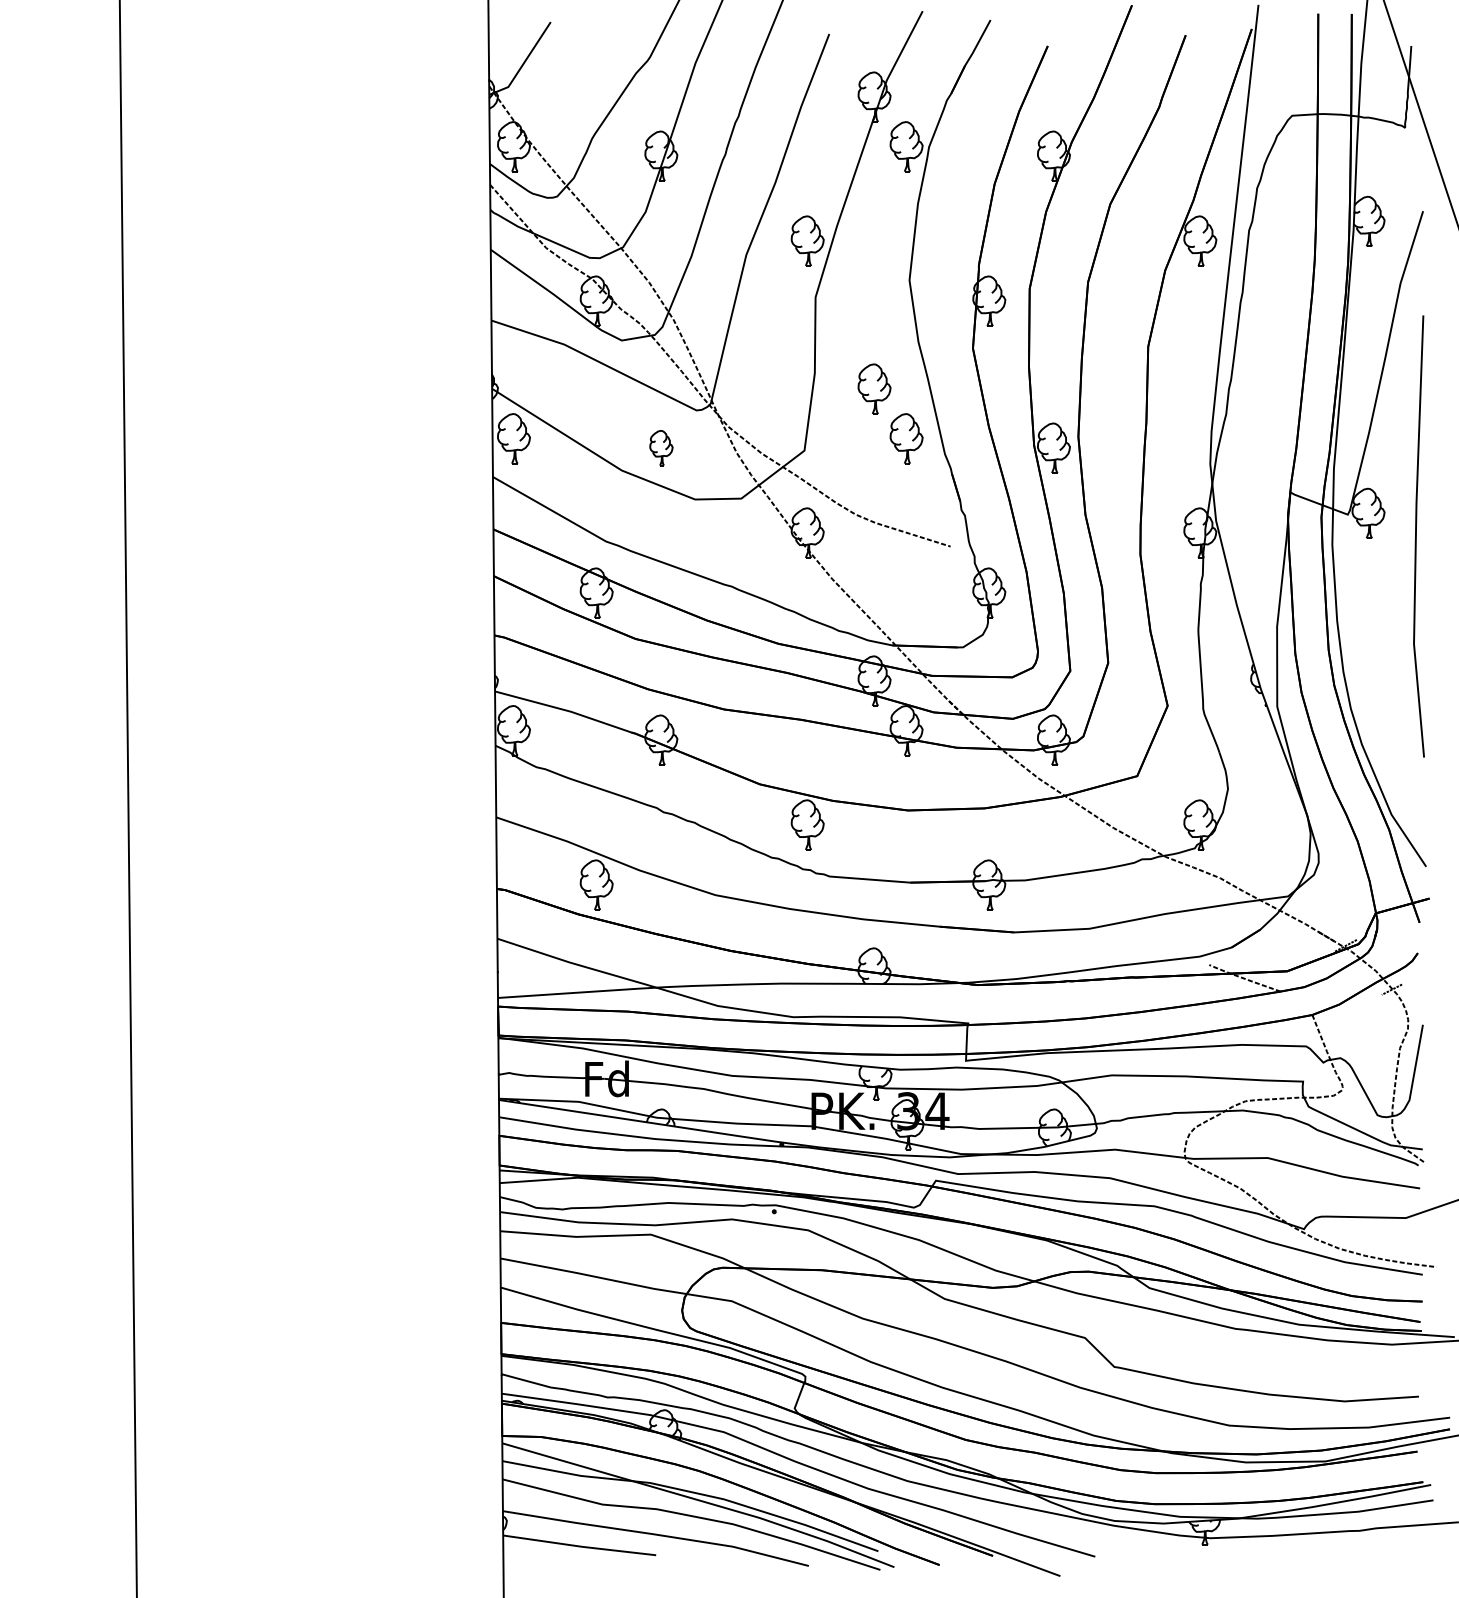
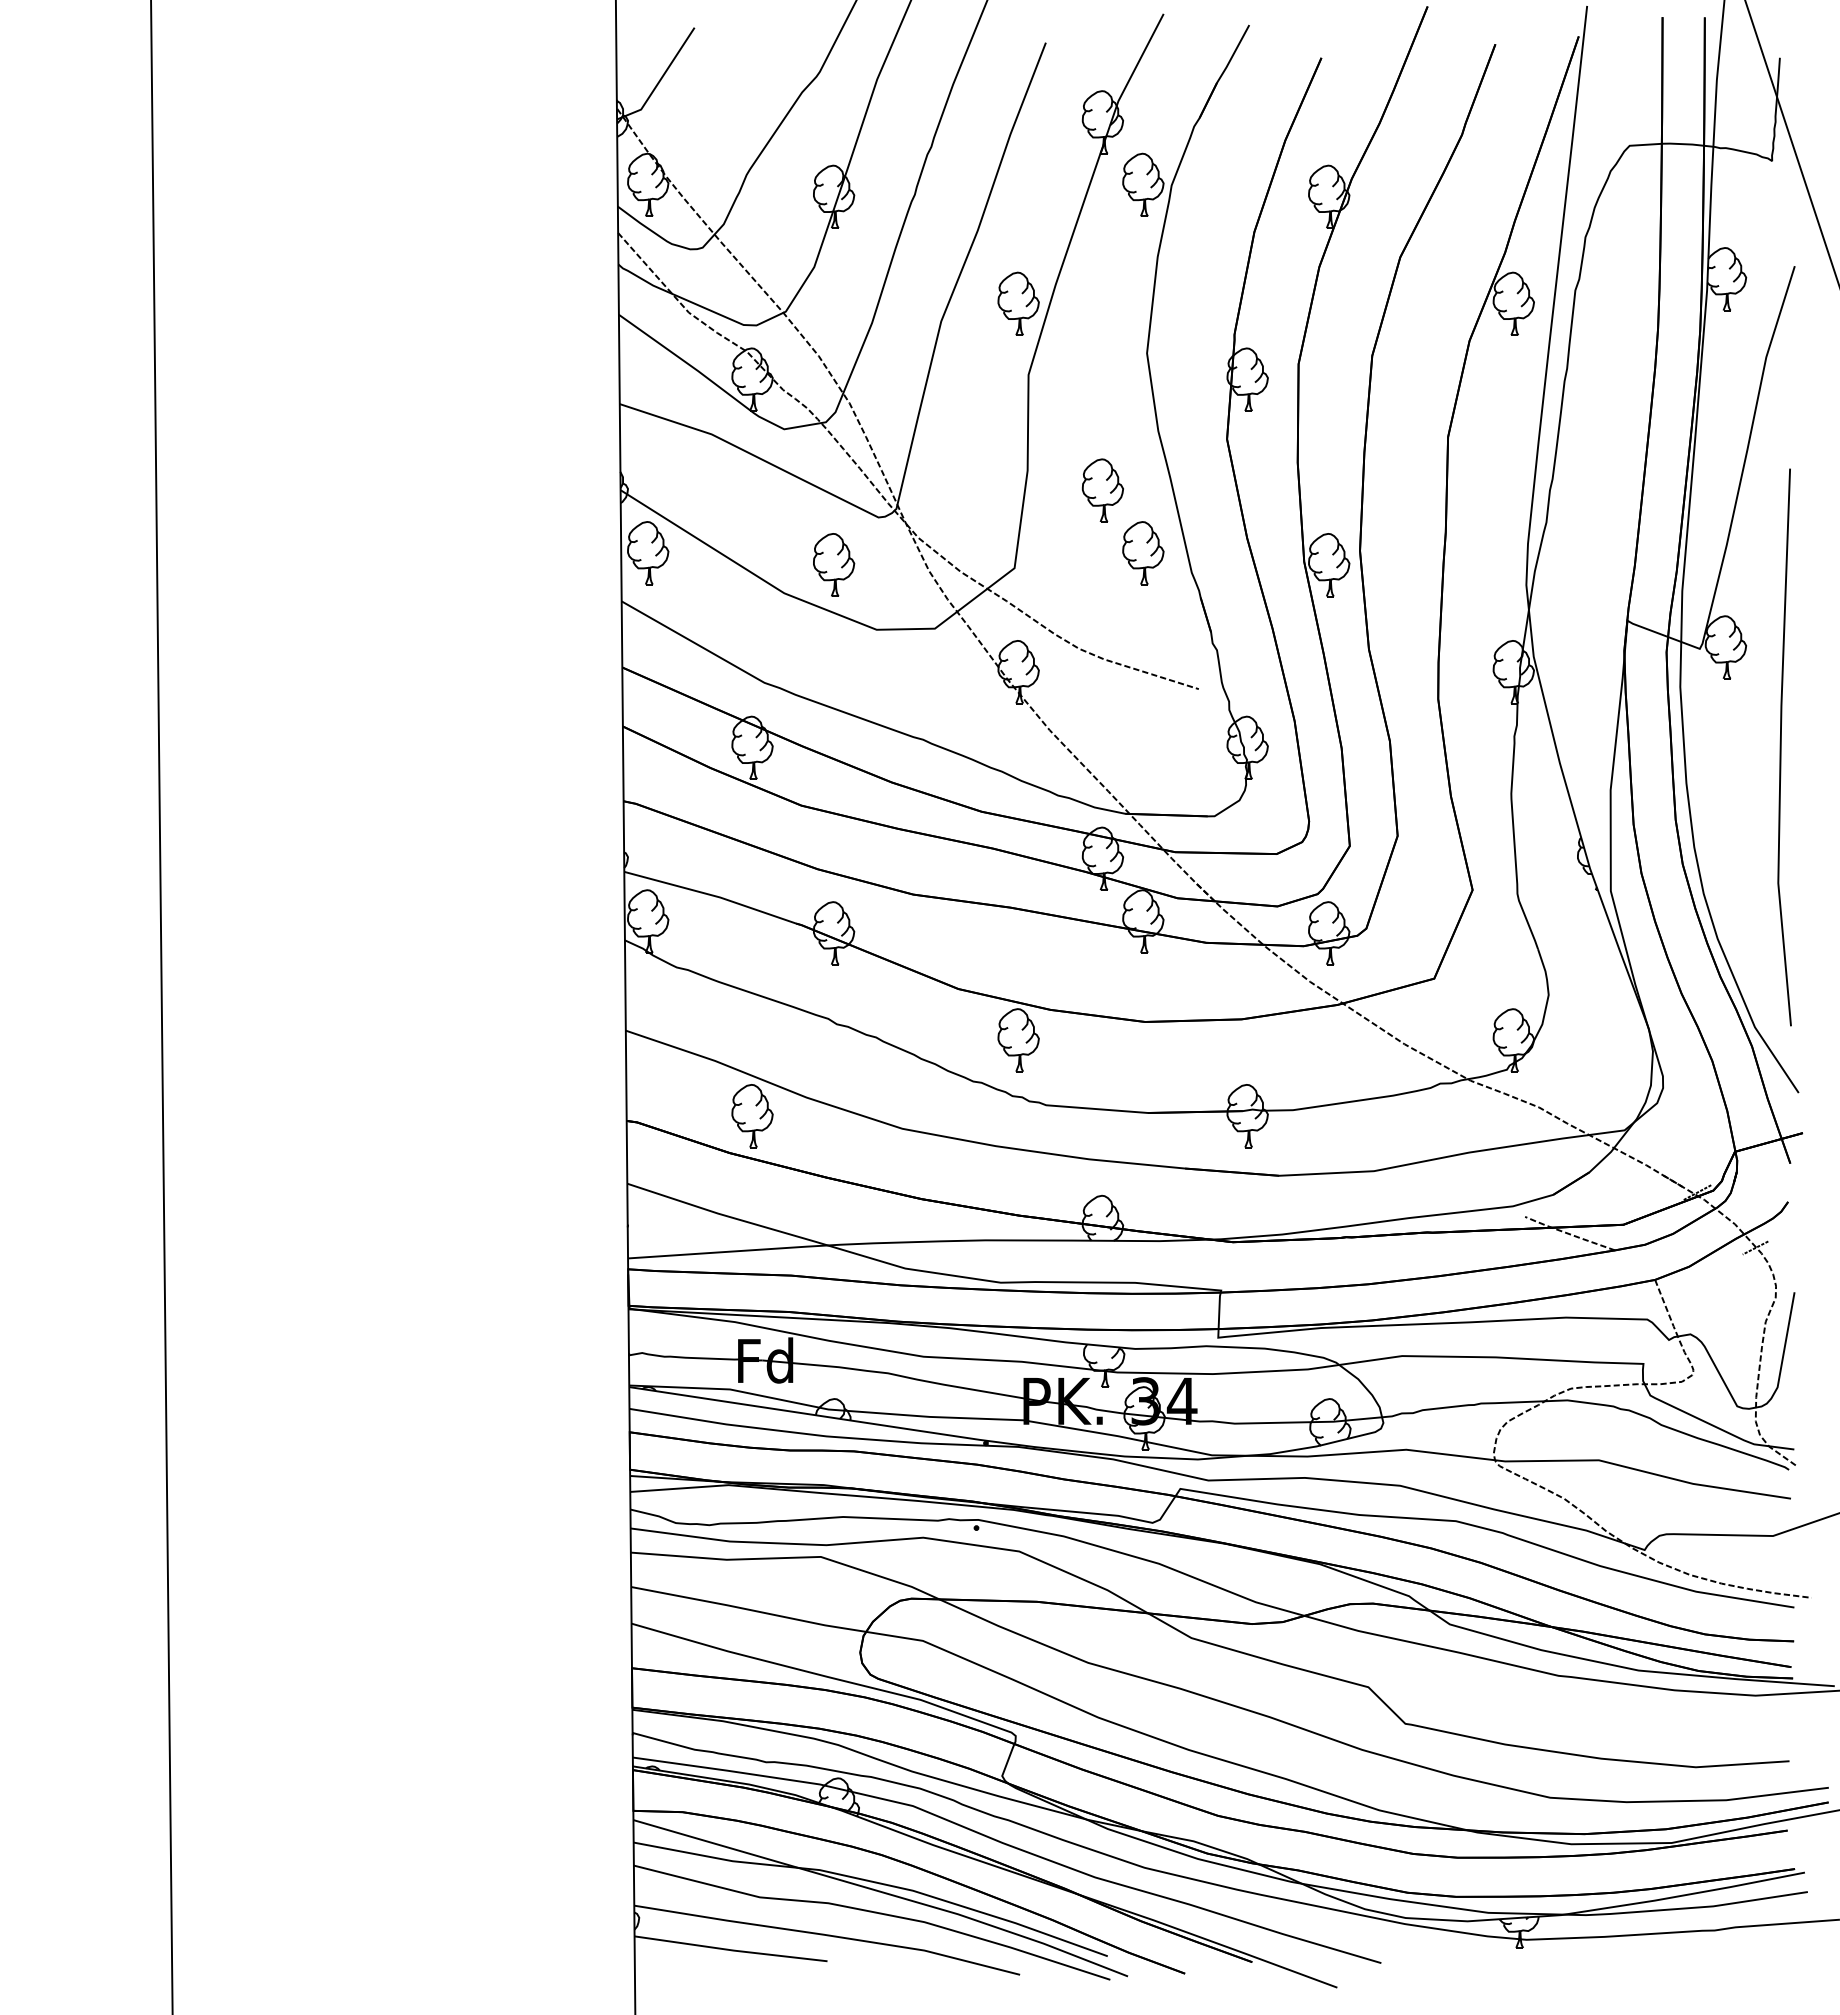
part: (661, 447) -> (834, 564), size x1.43
line: (1416, 536) -> (1781, 747), moved

